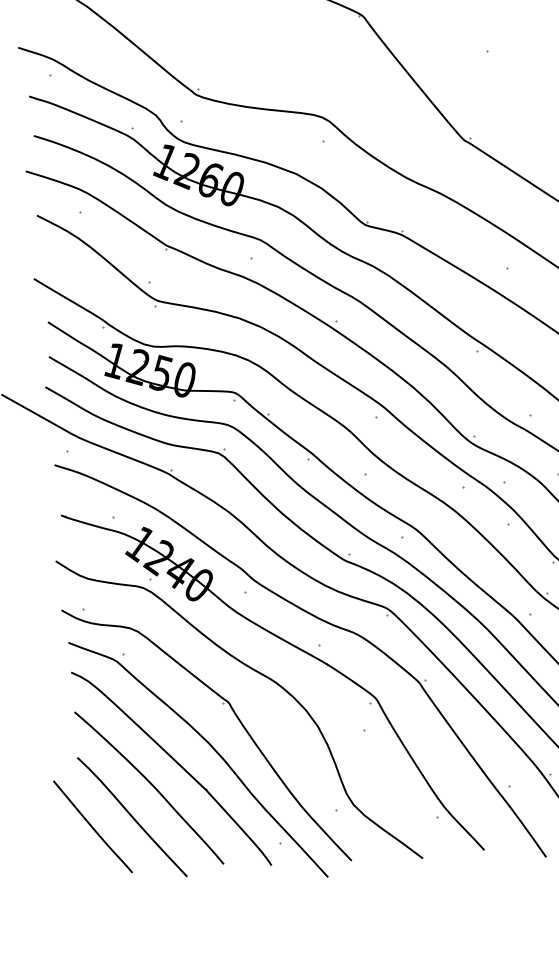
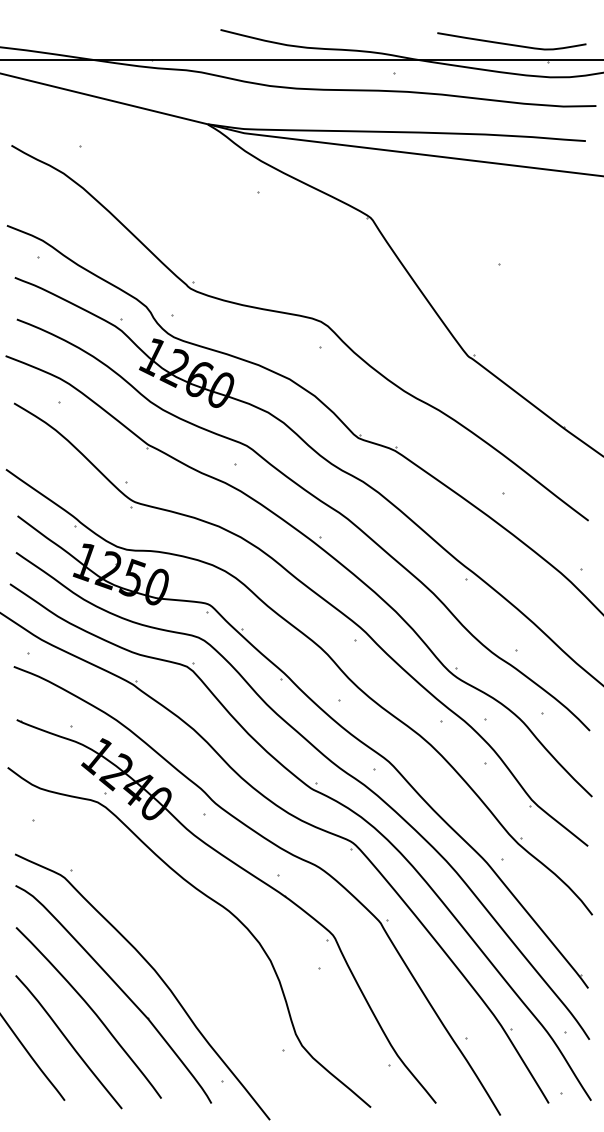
part: (235, 715) -> (184, 943), removed

